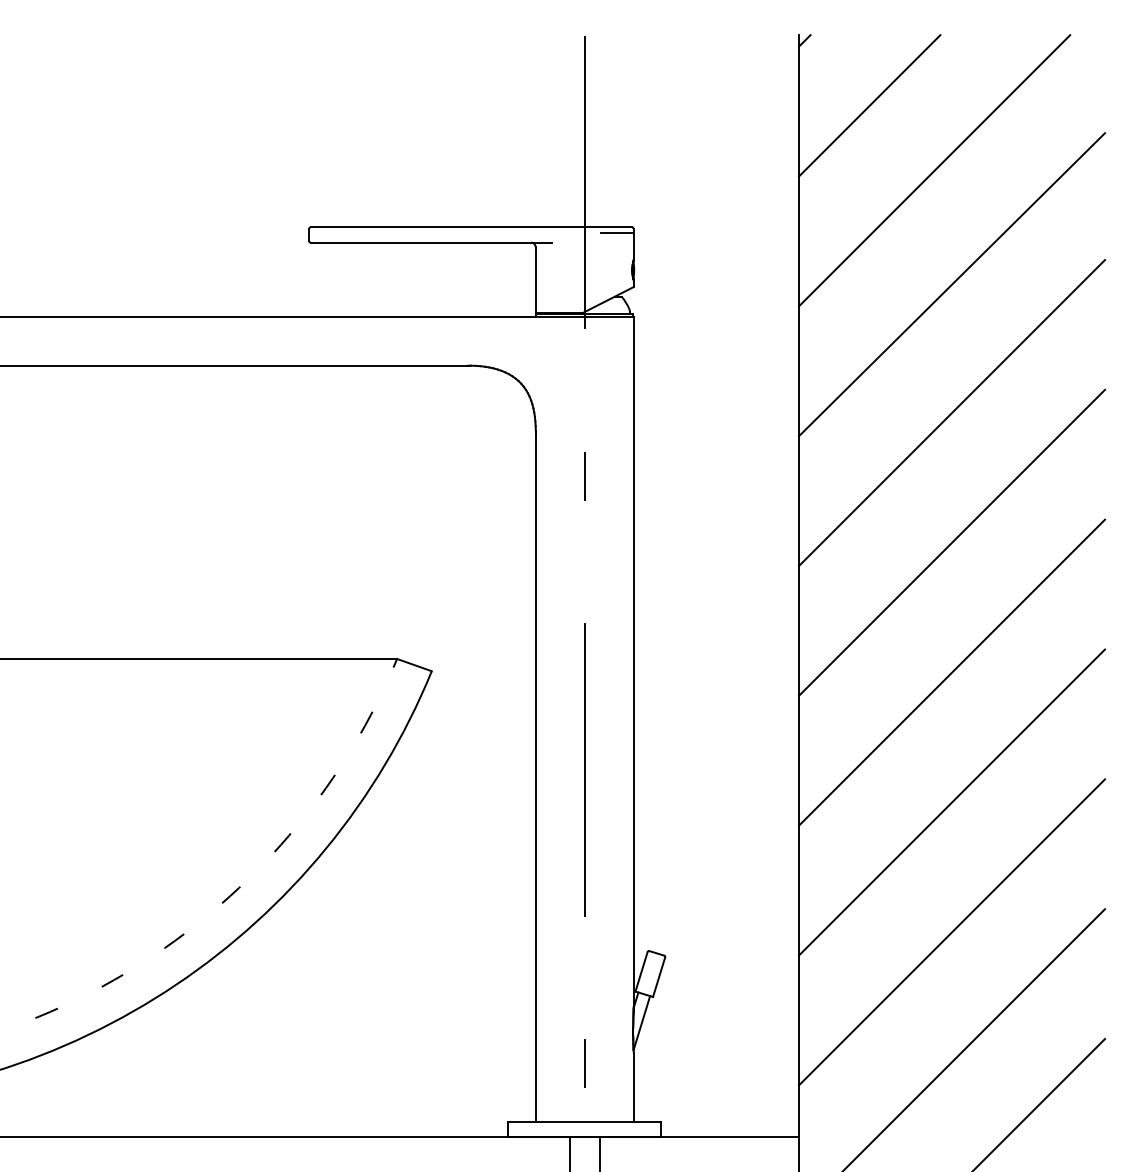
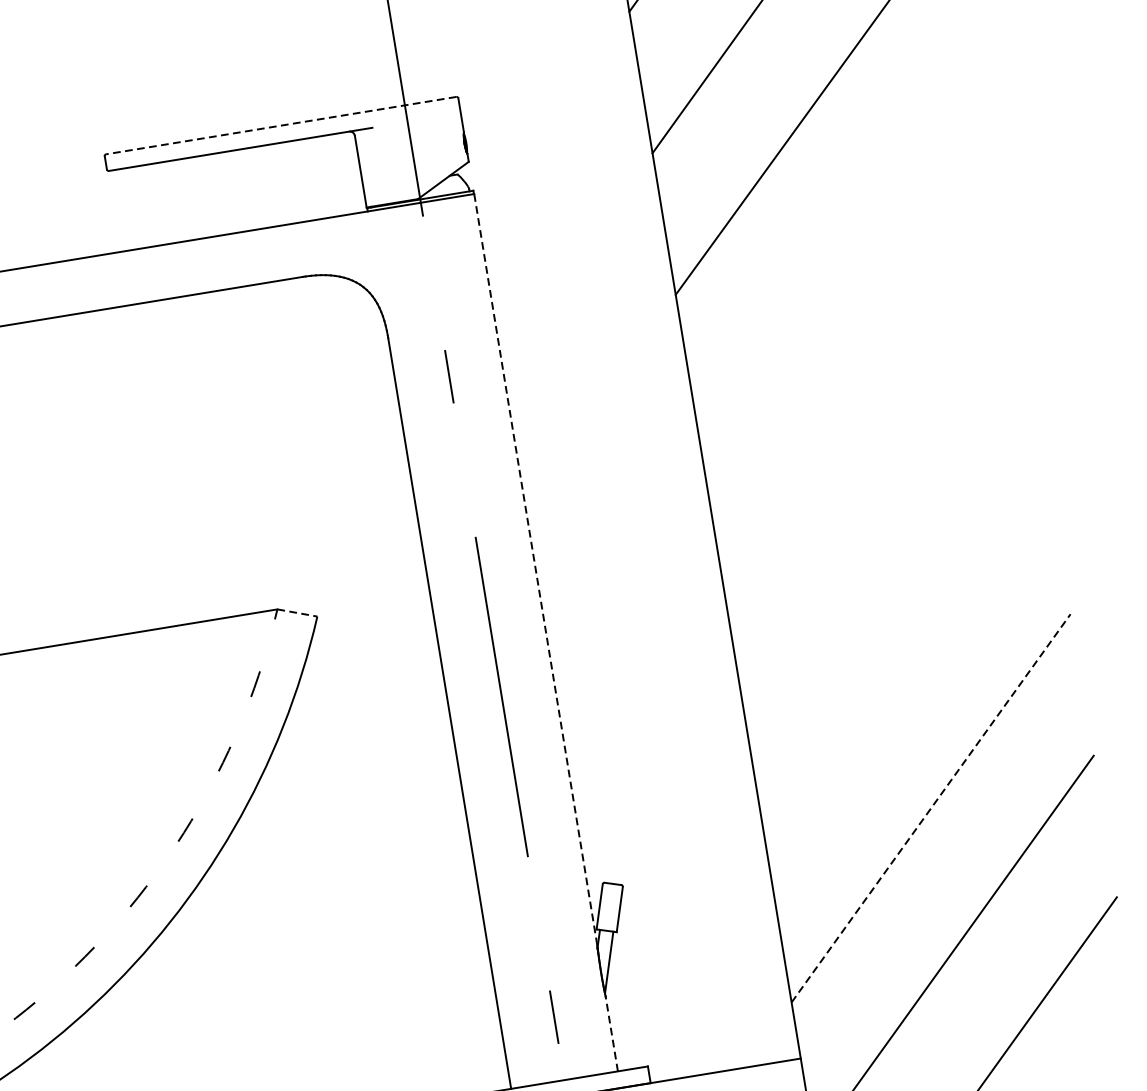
line: (471, 227) -> (281, 125), solid -> dashed
line: (616, 233) -> (440, 106), removed
line: (952, 413) -> (838, 242), removed
line: (952, 542) -> (862, 383), removed
line: (633, 661) -> (535, 569), solid -> dashed
line: (414, 665) -> (297, 613), solid -> dashed
line: (952, 672) -> (885, 525), removed
line: (952, 802) -> (908, 666), removed
line: (952, 932) -> (931, 808), solid -> dashed
line: (633, 1086) -> (611, 1033), solid -> dashed

